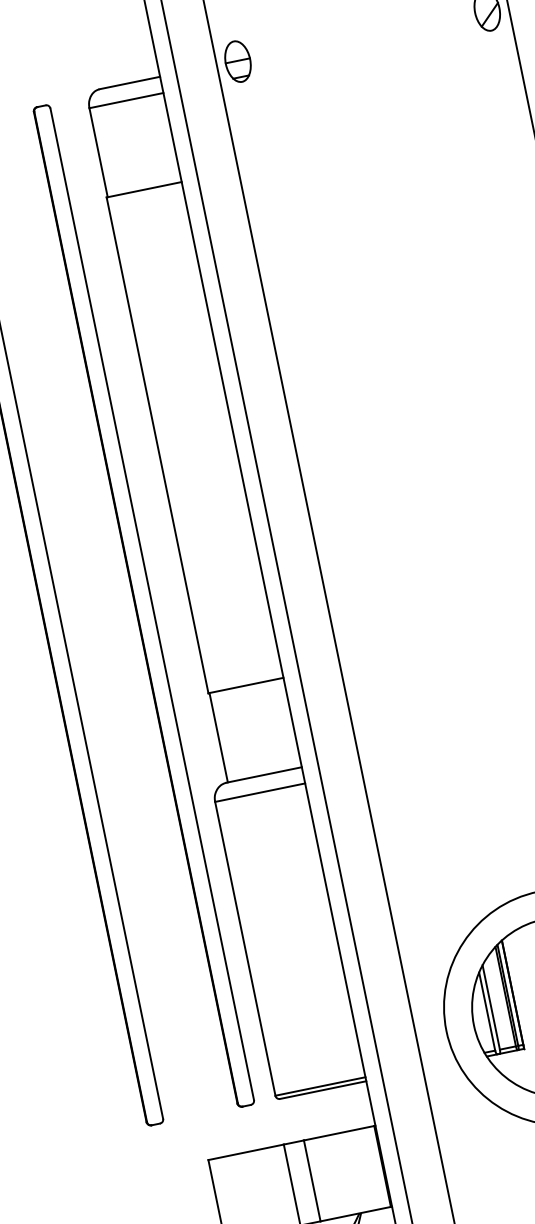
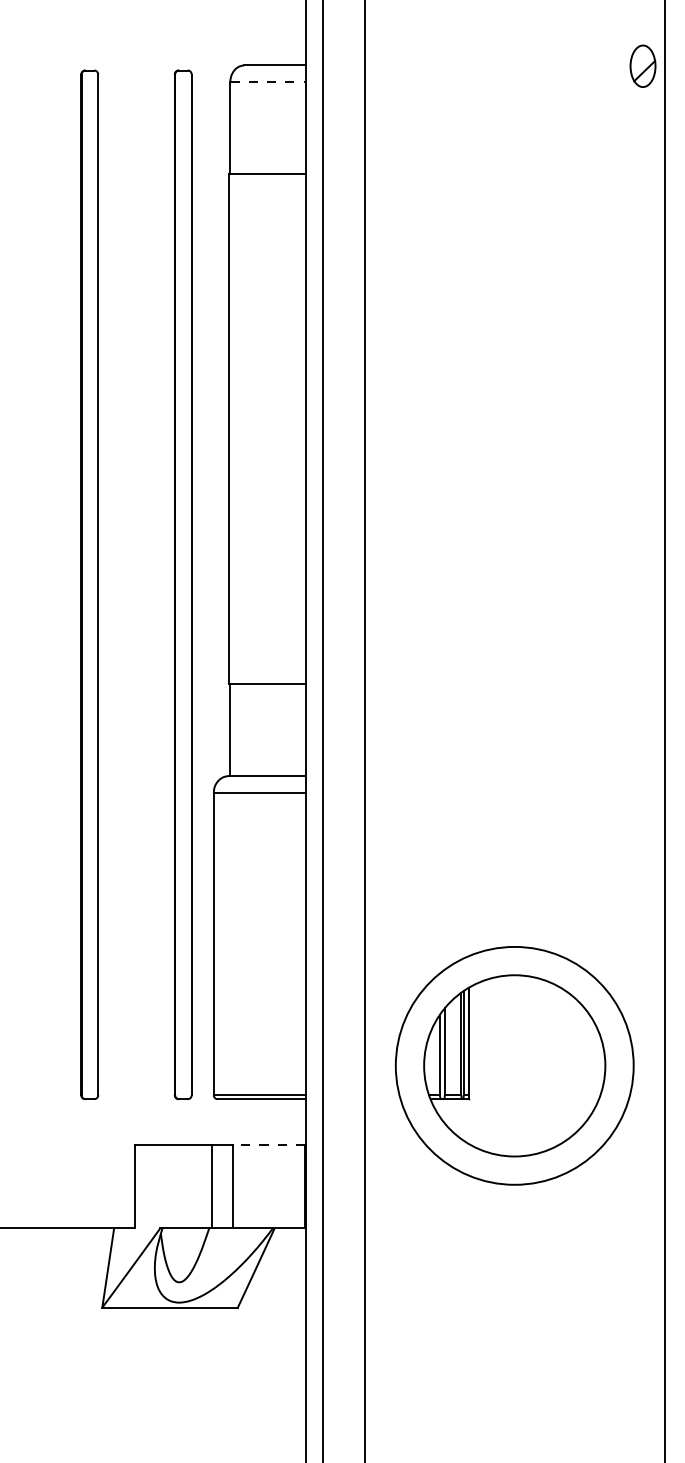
part: (237, 60) -> (386, 65), removed
line: (126, 100) -> (268, 82), solid -> dashed
line: (338, 1133) -> (268, 1145), solid -> dashed

